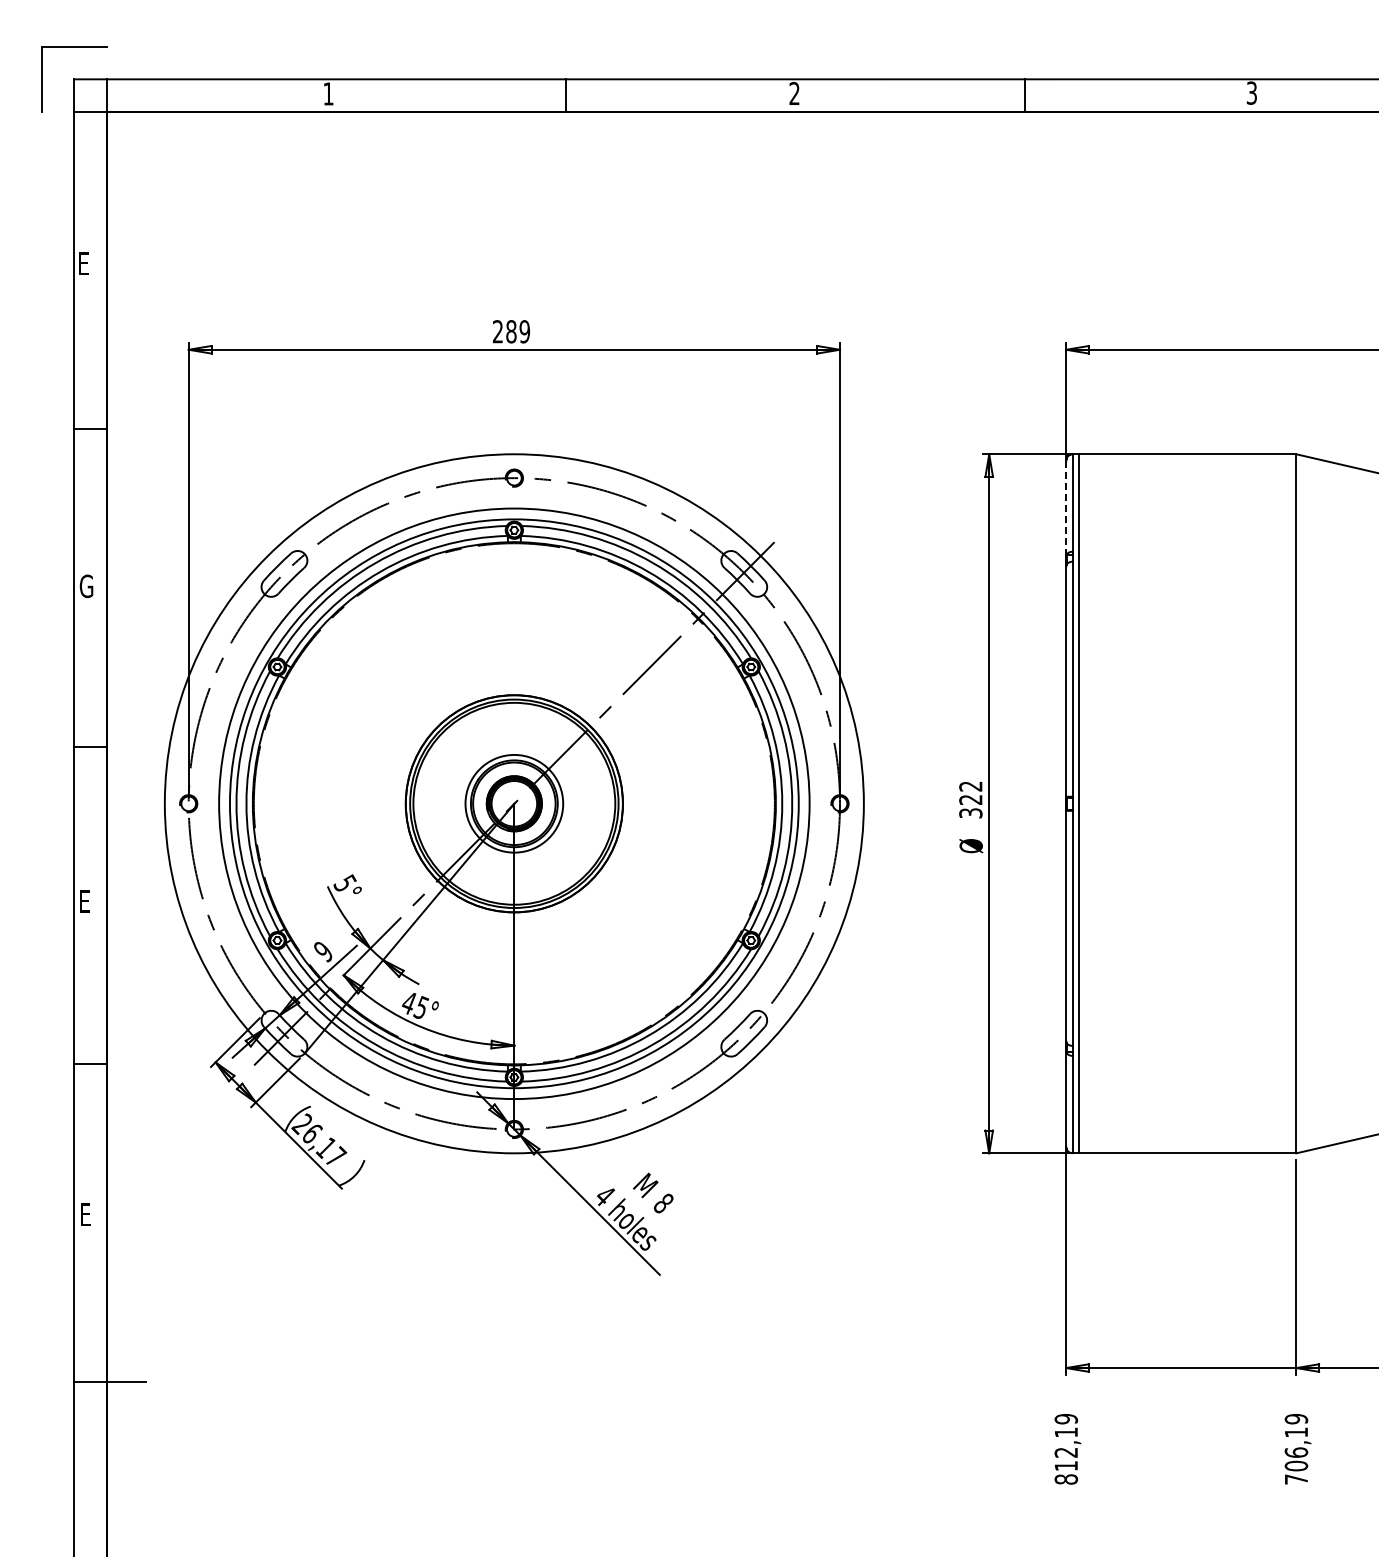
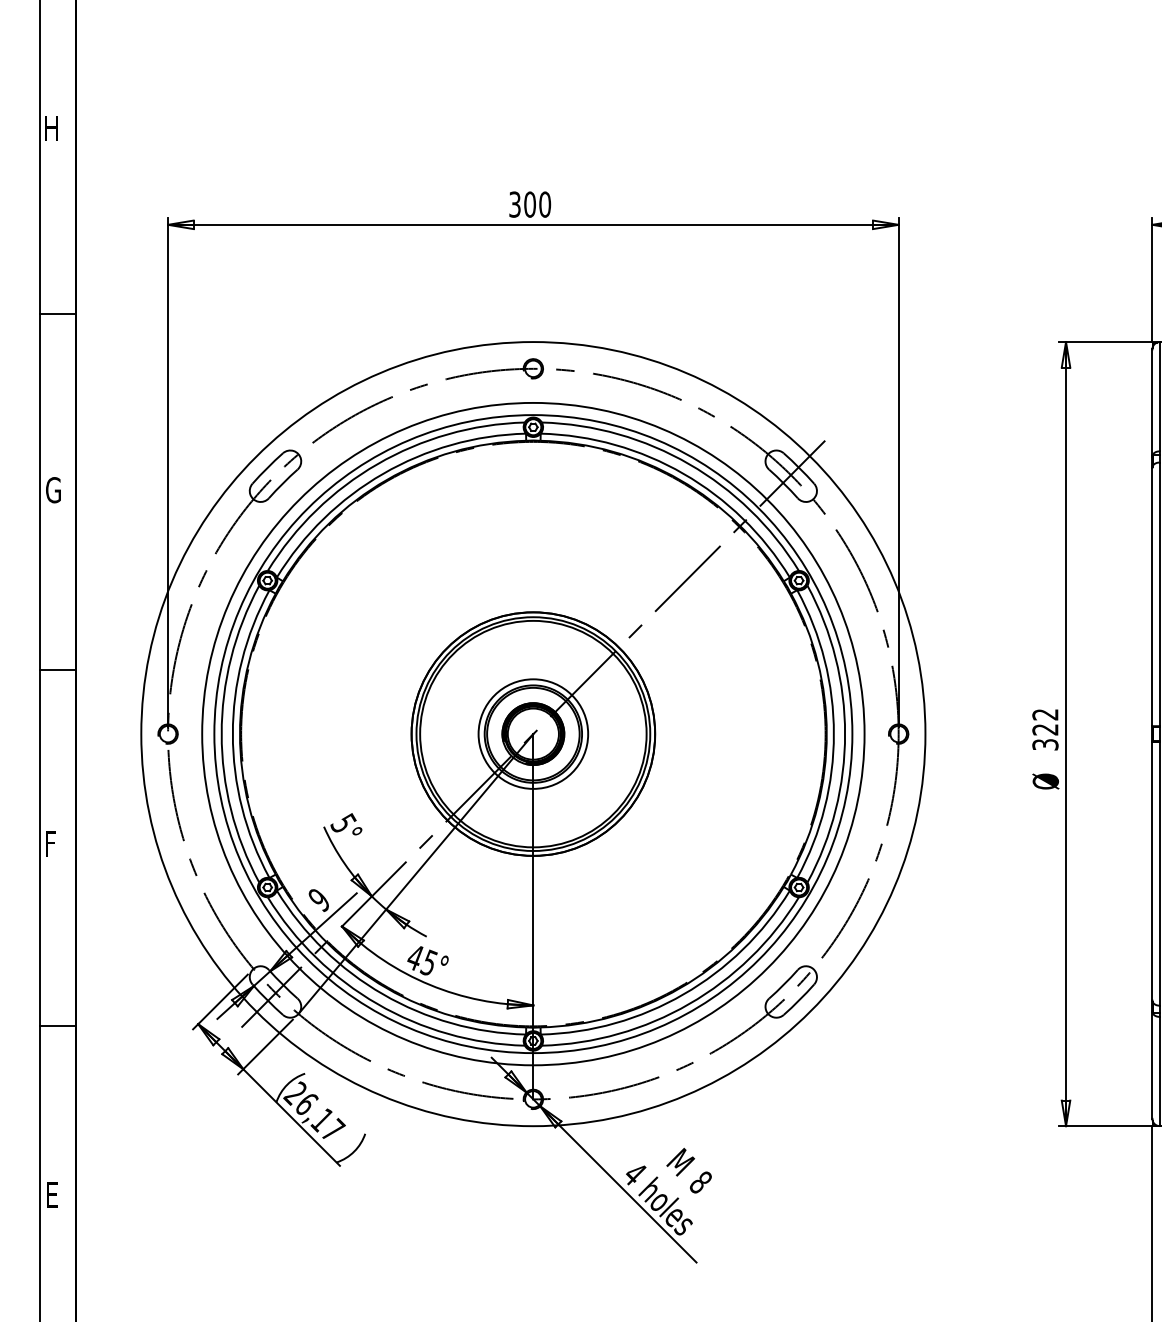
text: (85, 263) -> (52, 128), E -> H
text: (511, 331) -> (530, 204), 289 -> 300
line: (1066, 508) -> (1152, 402), dashed -> solid
text: (85, 901) -> (52, 843), E -> F

